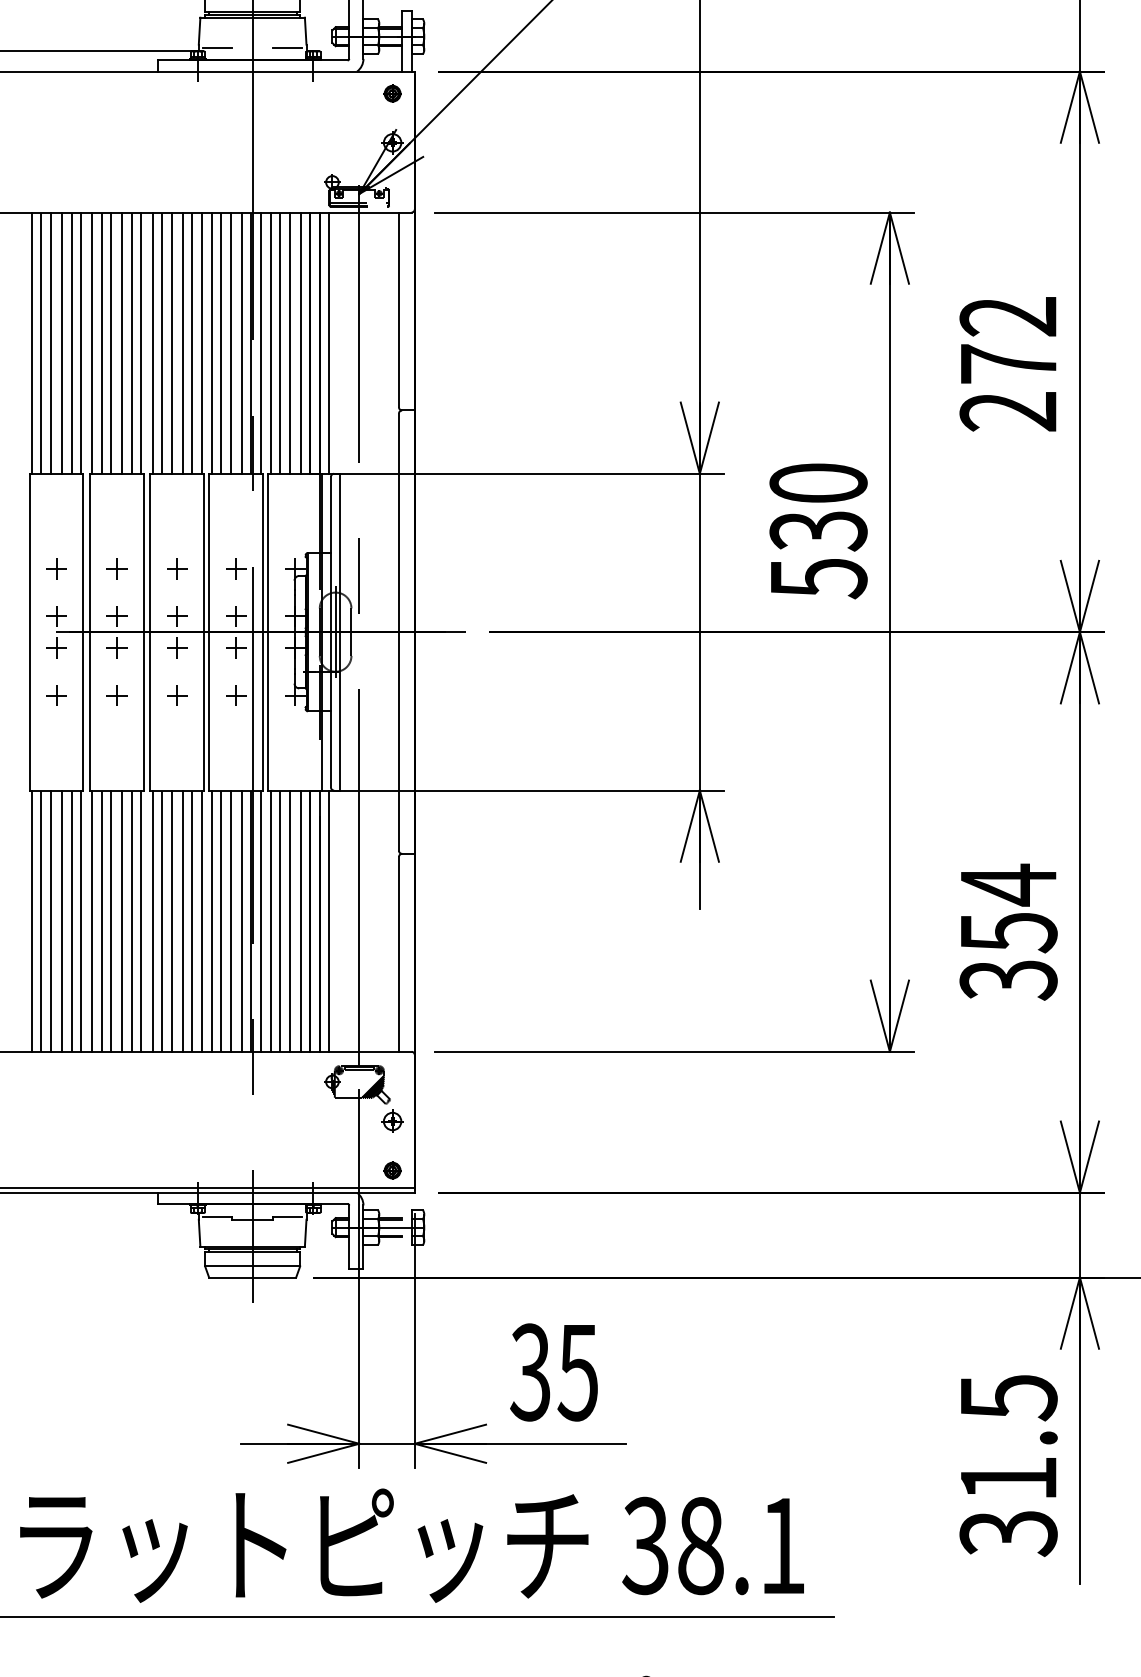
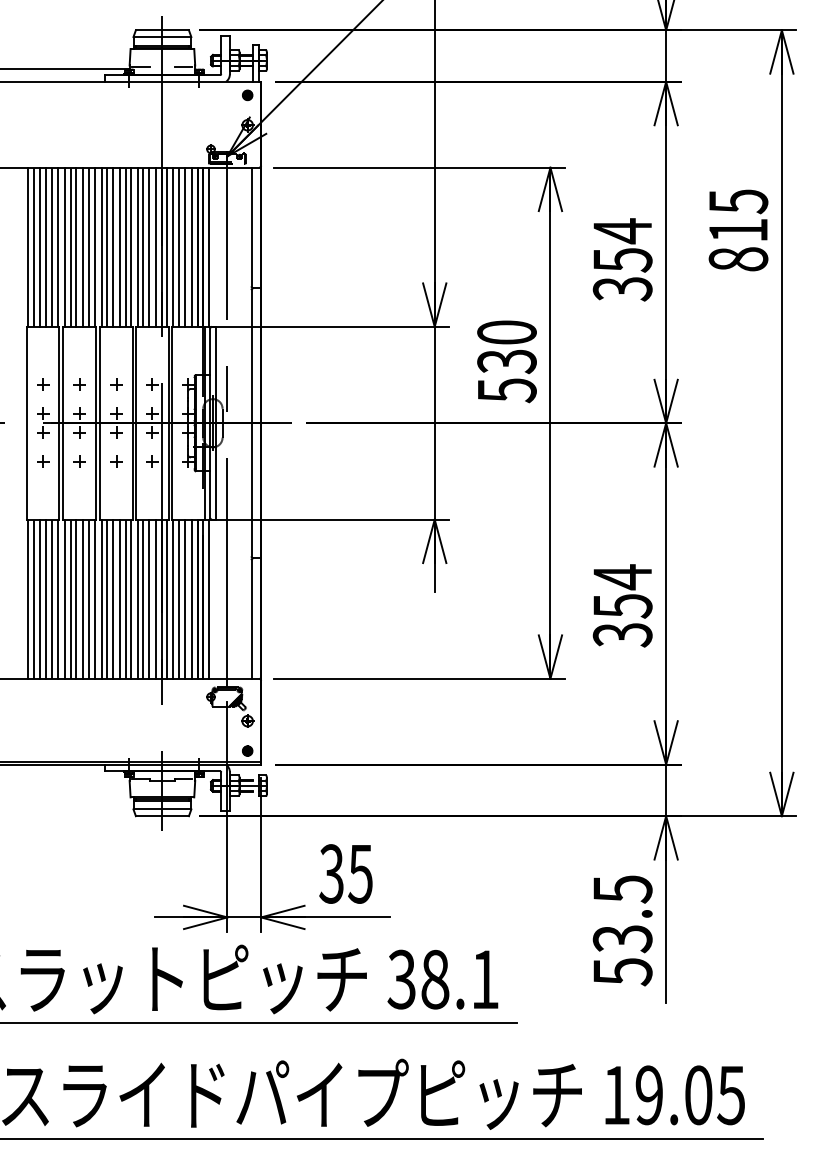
text: (1008, 363) -> (622, 259), 272 -> 354
text: (1008, 1506) -> (622, 955), 31.5 -> 53.5

